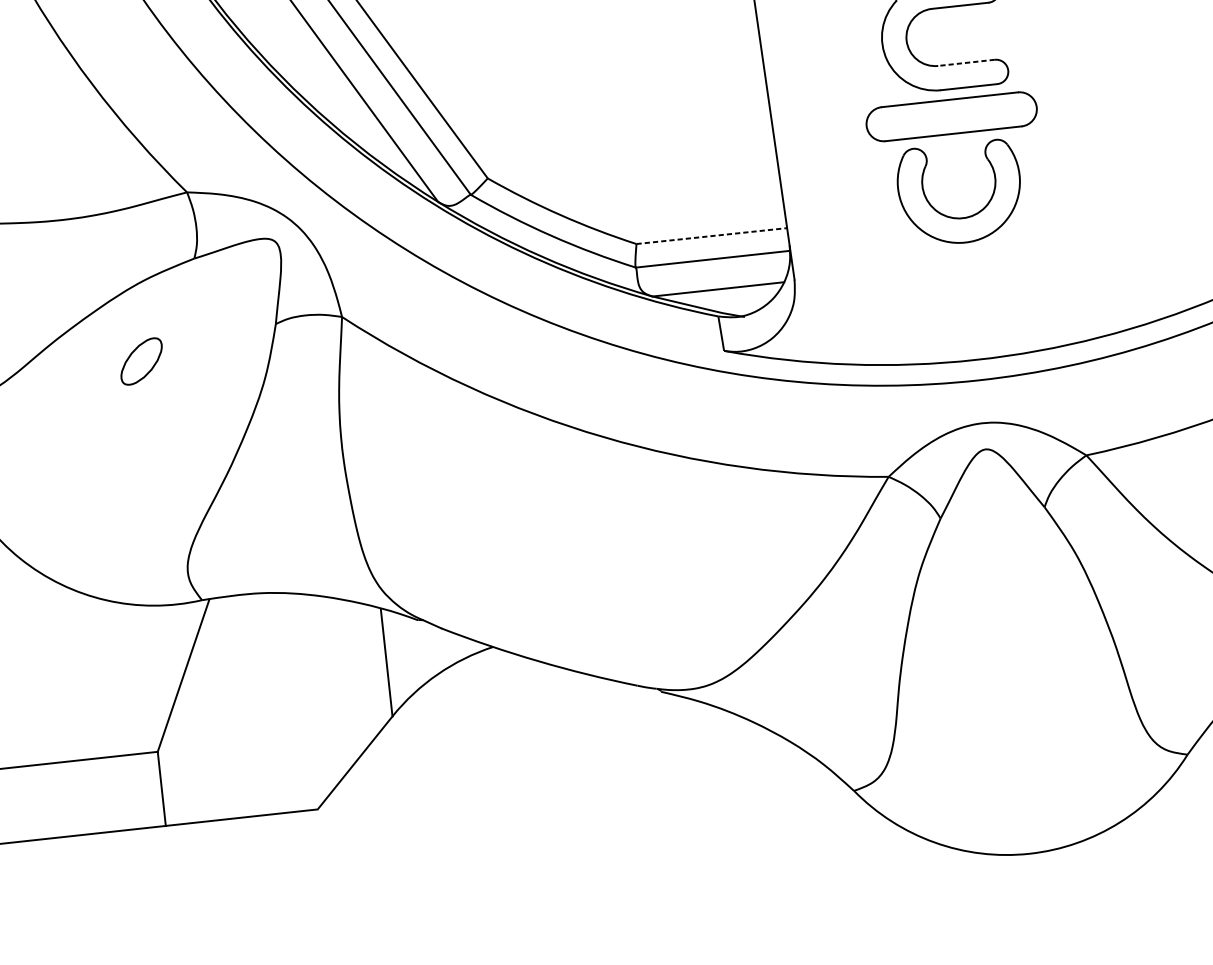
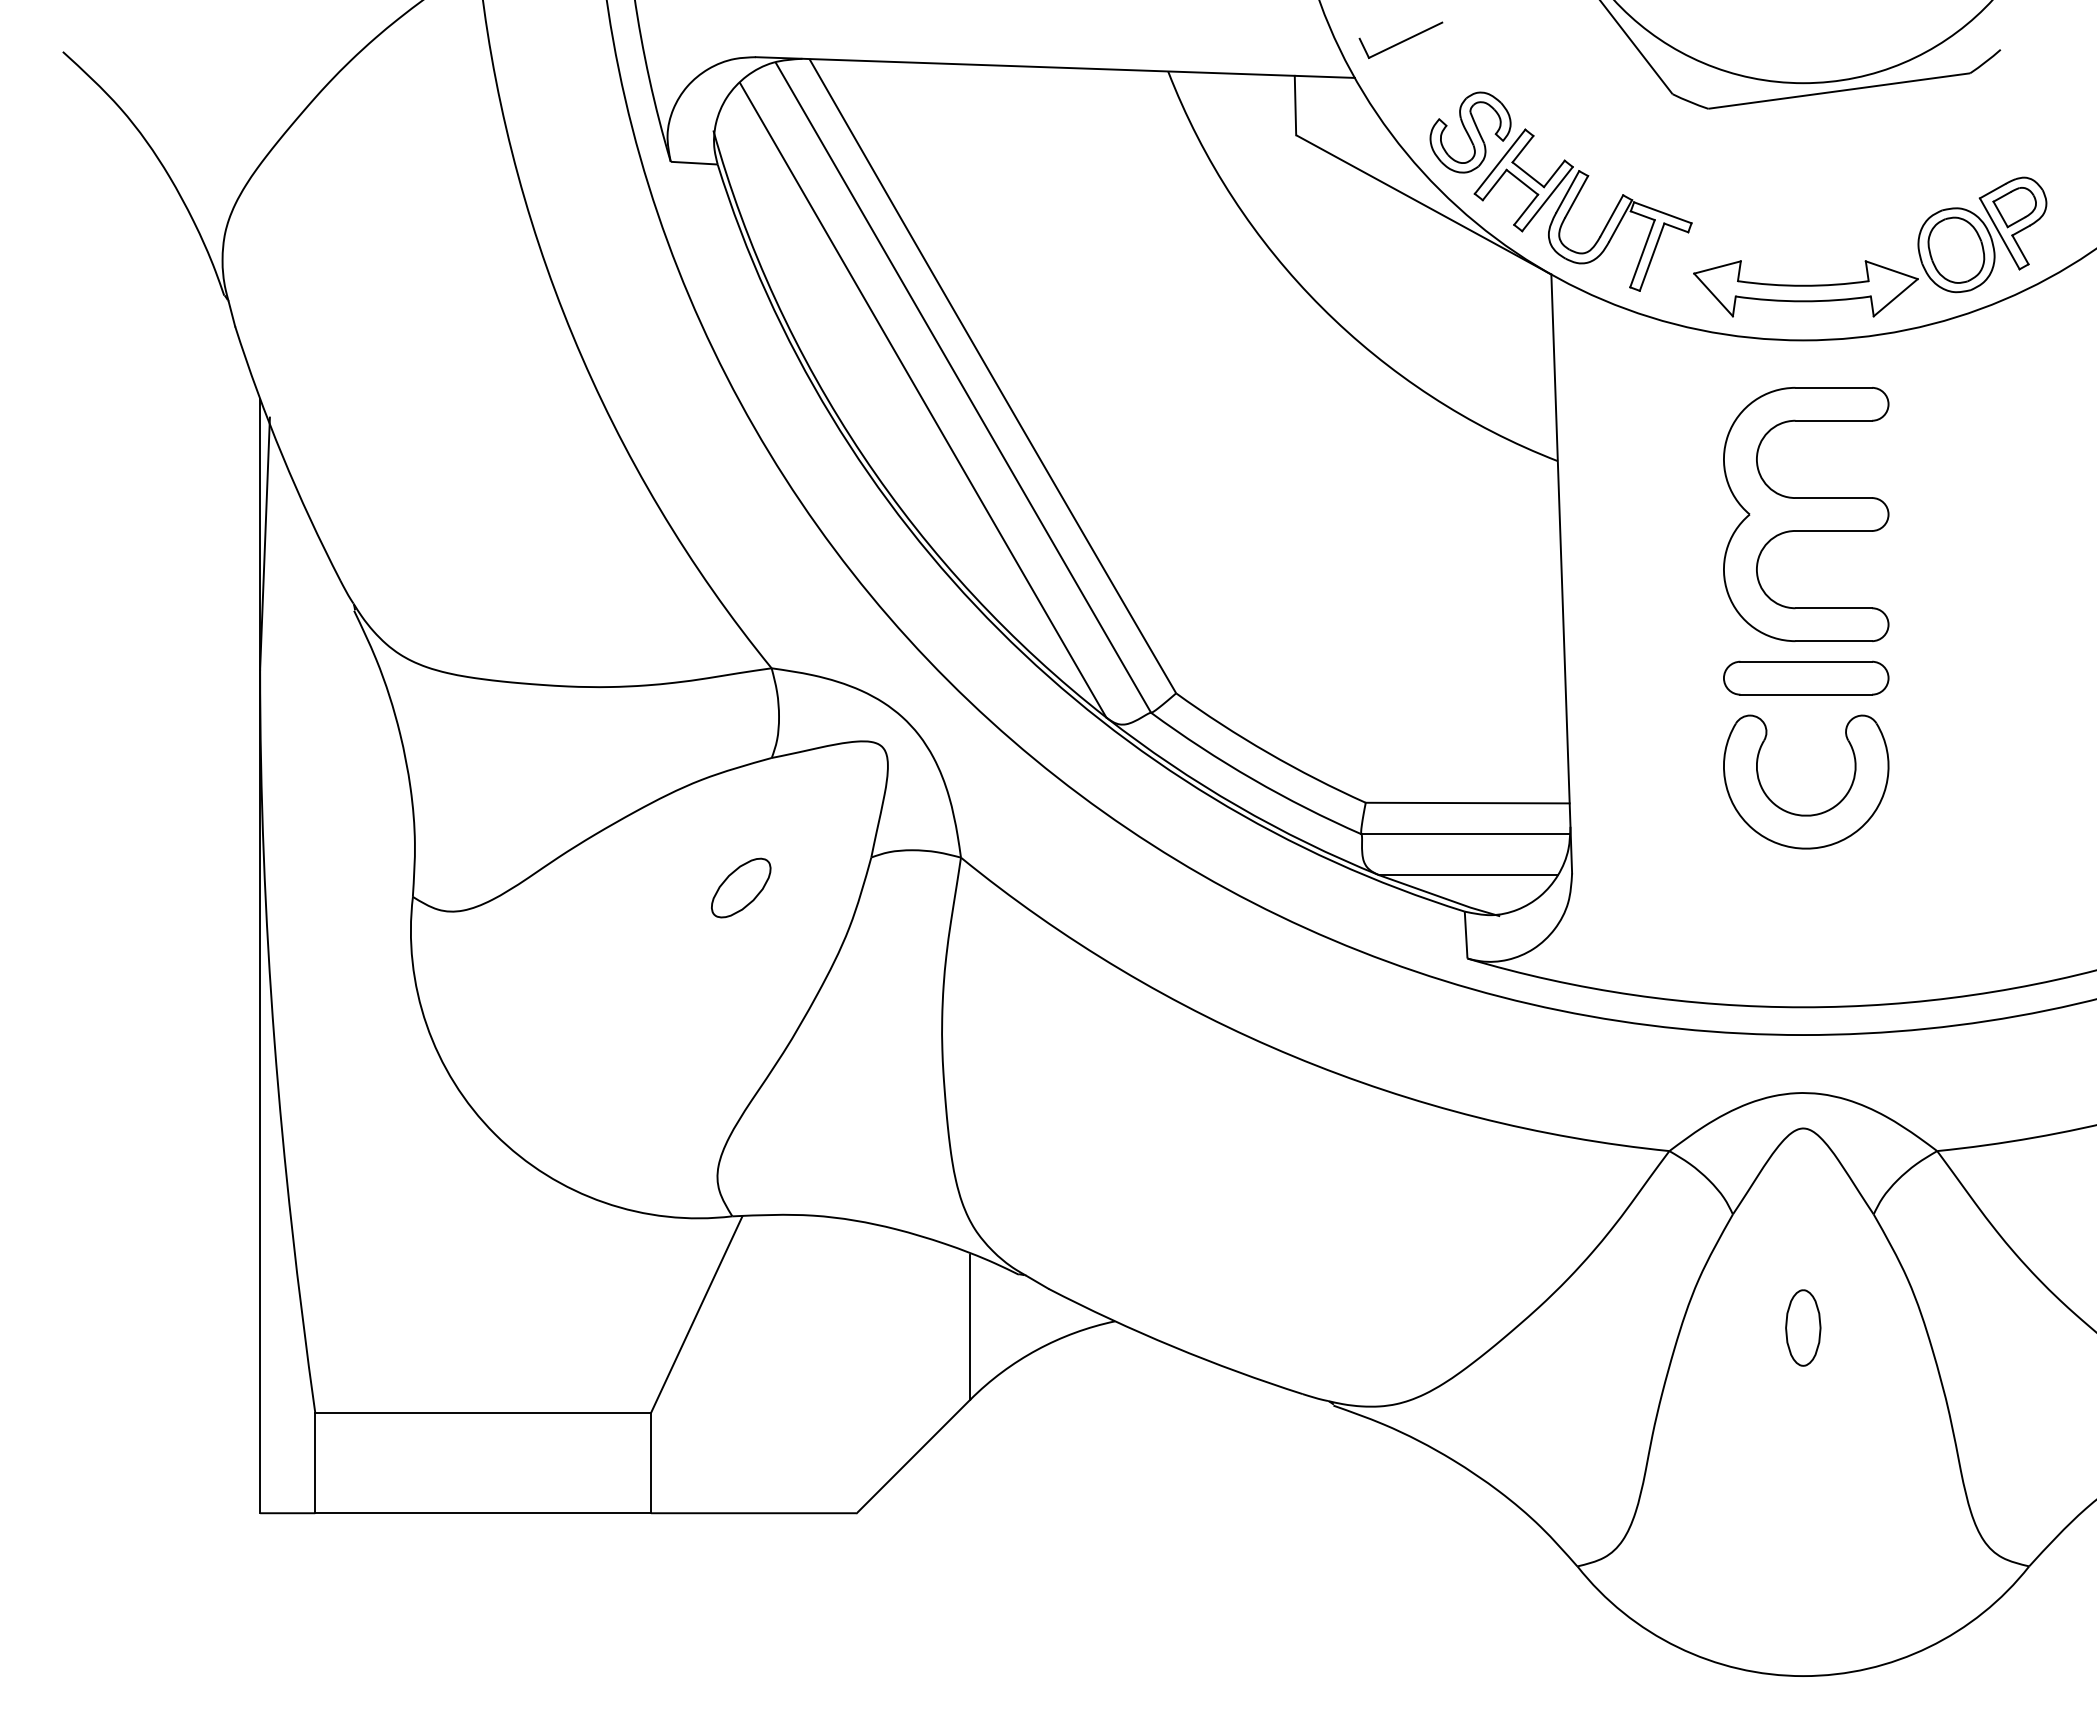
line: (966, 63) -> (1833, 608), dashed -> solid
part: (951, 116) -> (1806, 677), size x0.71
line: (711, 236) -> (1467, 803), dashed -> solid
part: (141, 361) -> (741, 887), moved
part: (1001, 596) -> (1803, 1327), added

